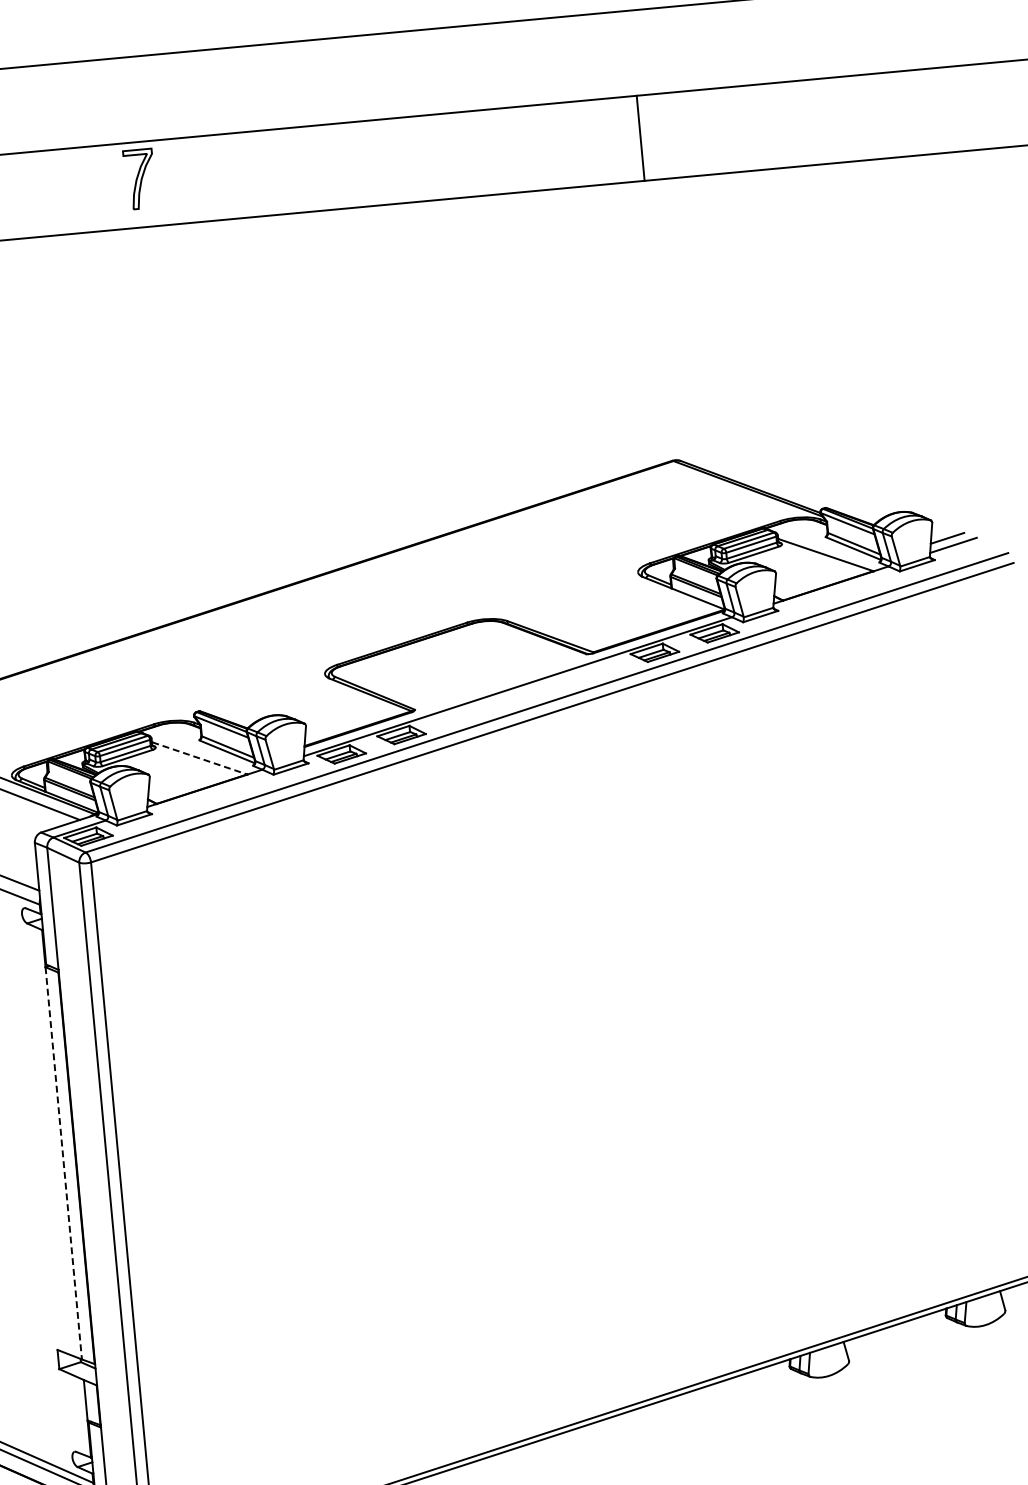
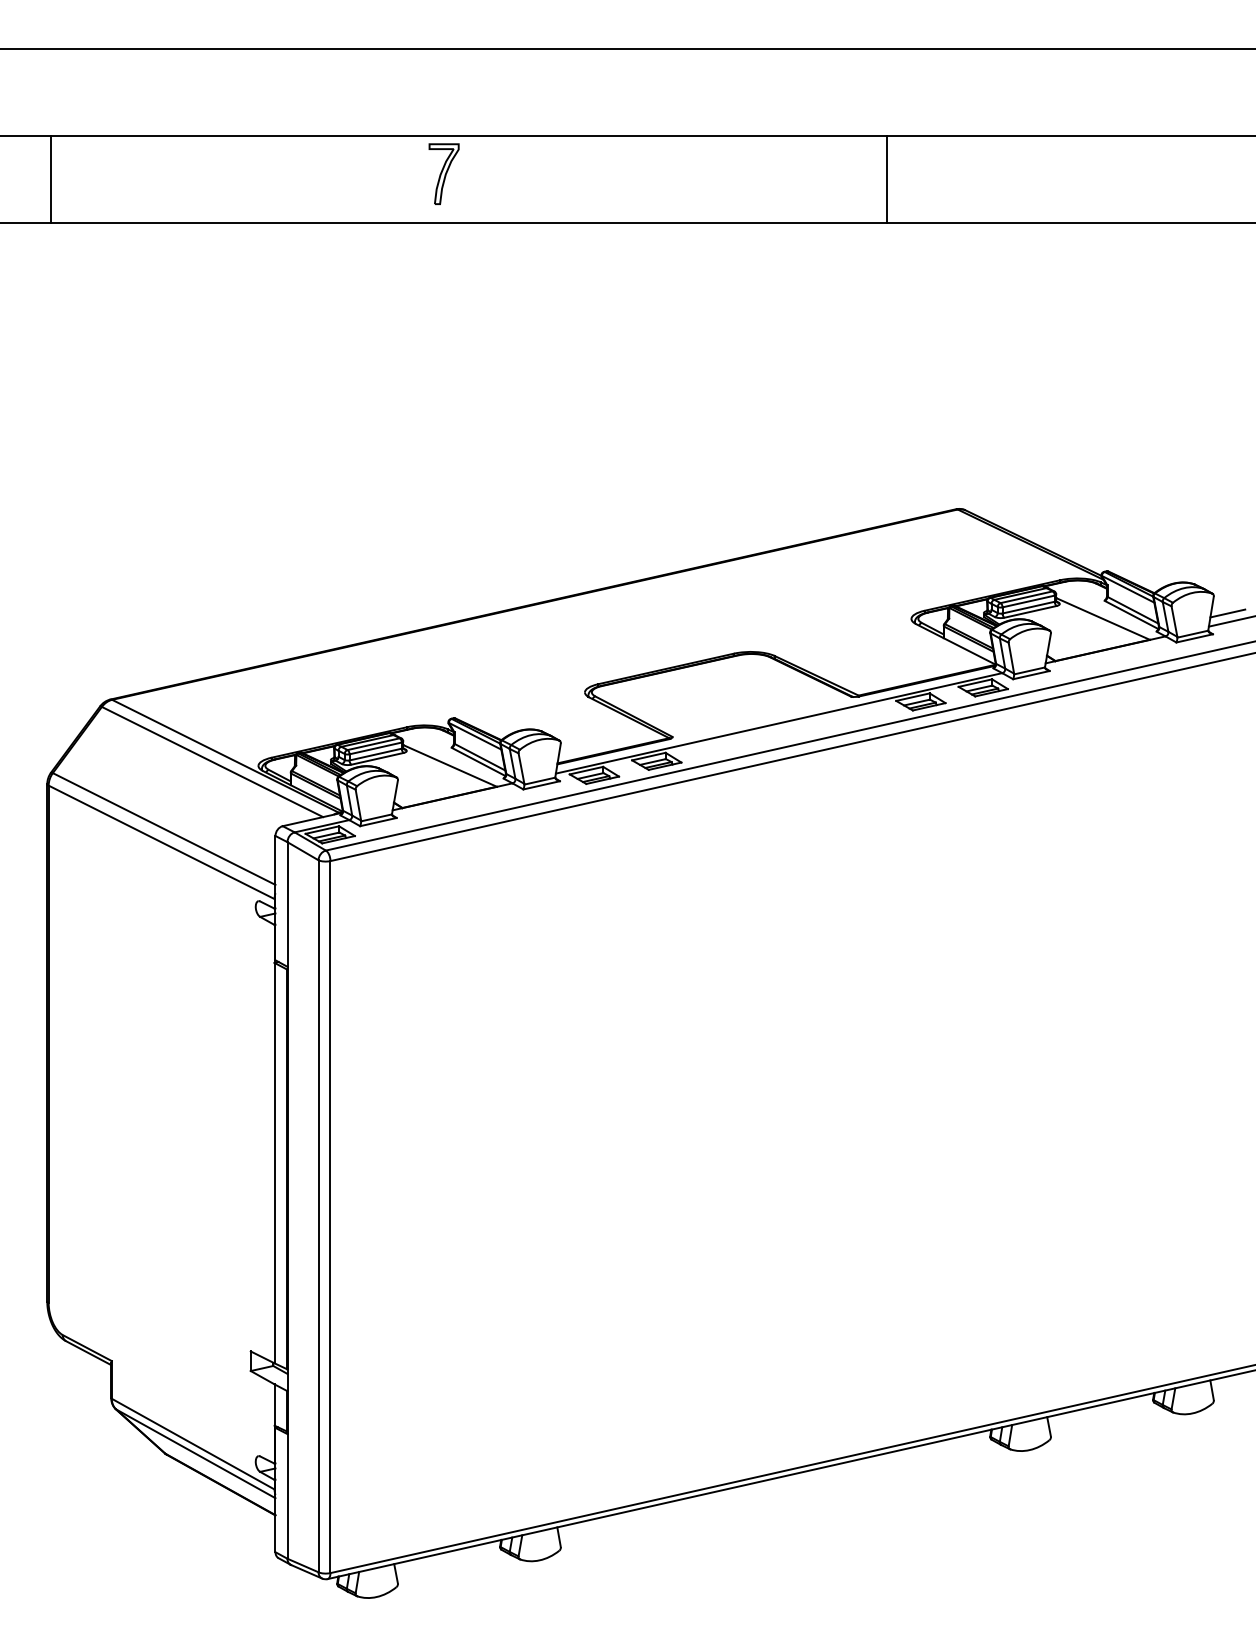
line: (640, 138) -> (886, 179), moved
line: (200, 758) -> (450, 766), dashed -> solid
line: (63, 1163) -> (274, 1163), dashed -> solid

